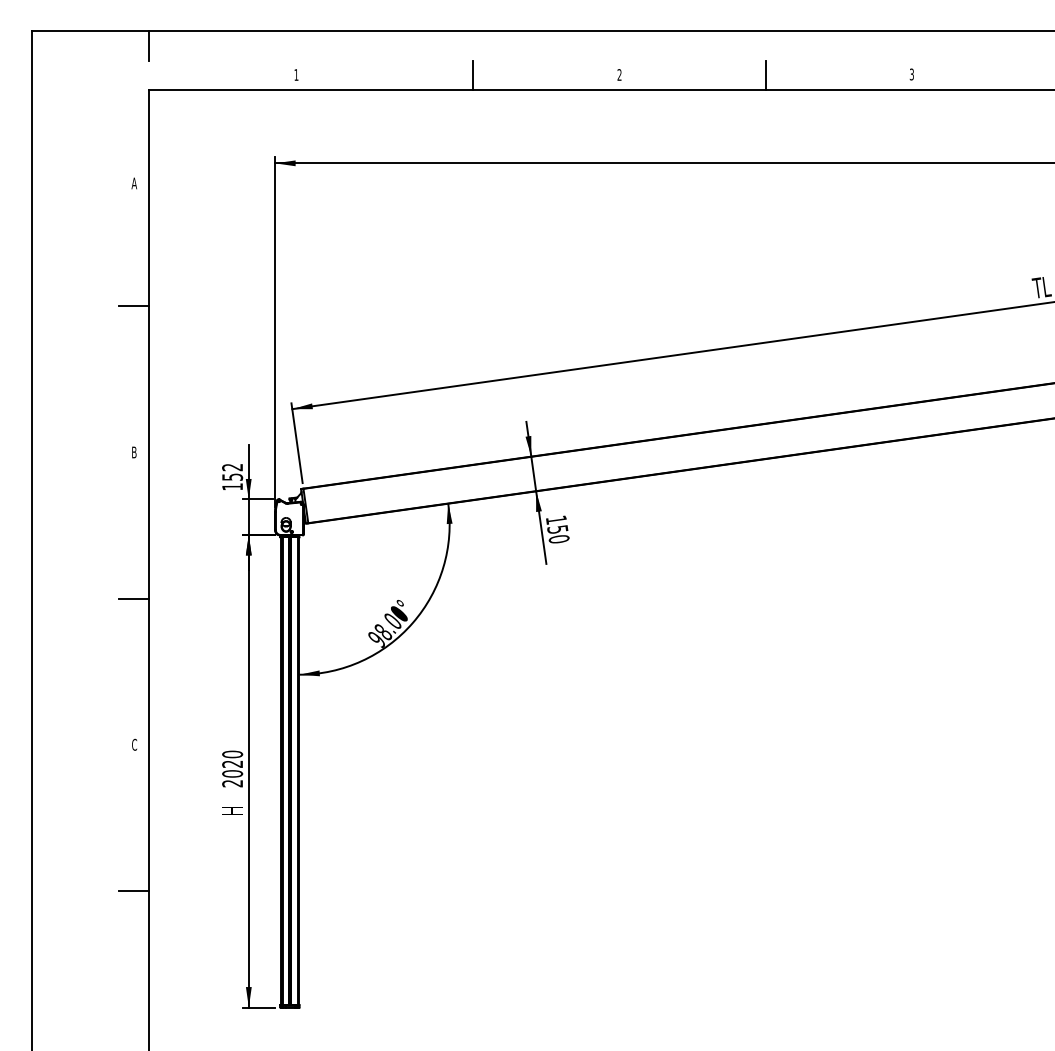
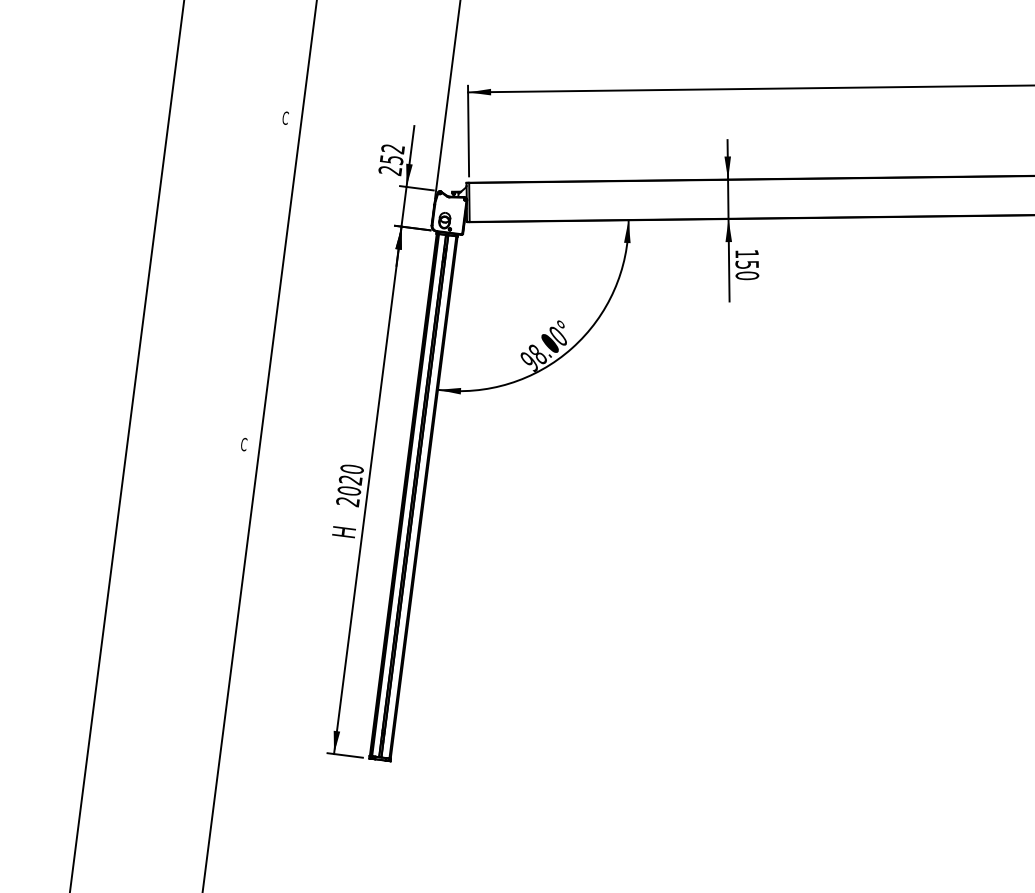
text: (133, 452) -> (284, 118), B -> C
text: (232, 486) -> (390, 170), 152 -> 252
line: (133, 598) -> (263, 281), removed
line: (133, 891) -> (221, 608), removed

